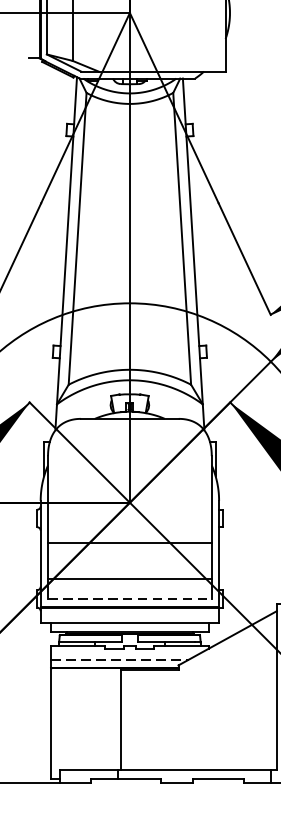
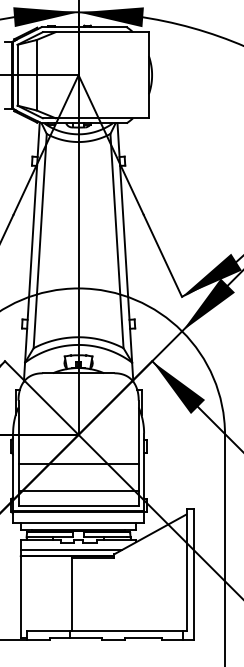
line: (131, 598) -> (79, 505), dashed -> solid
line: (120, 660) -> (71, 550), dashed -> solid

